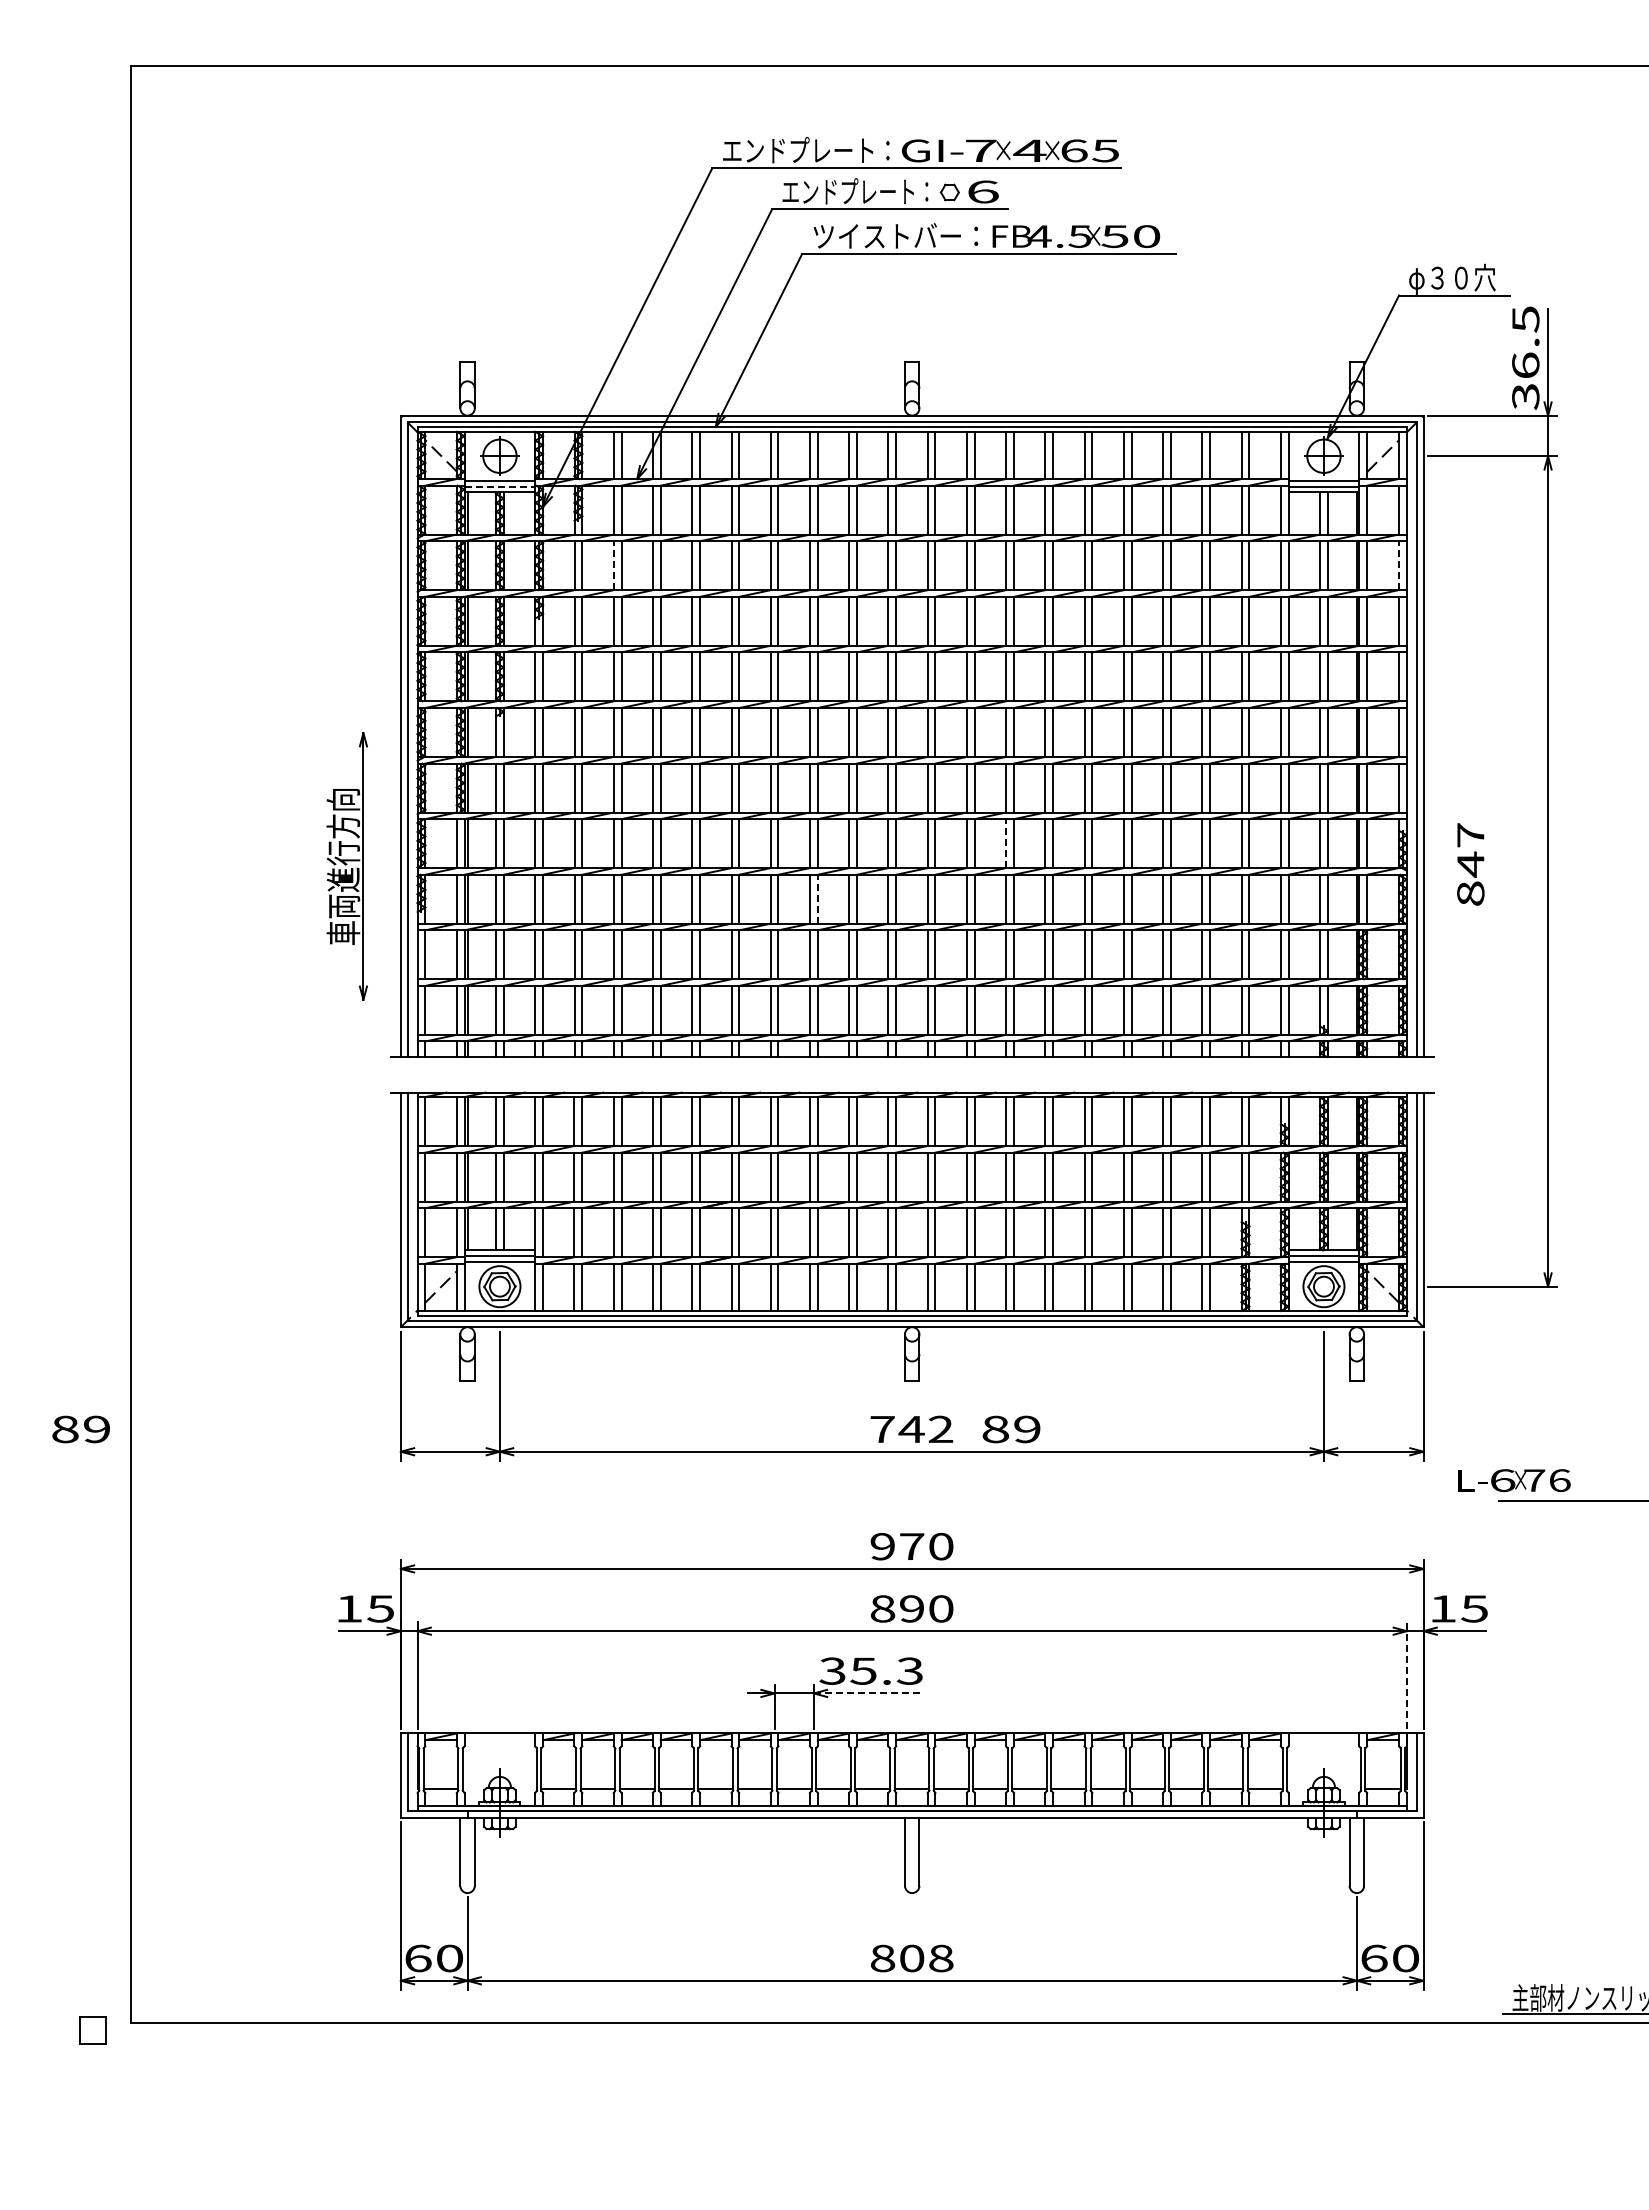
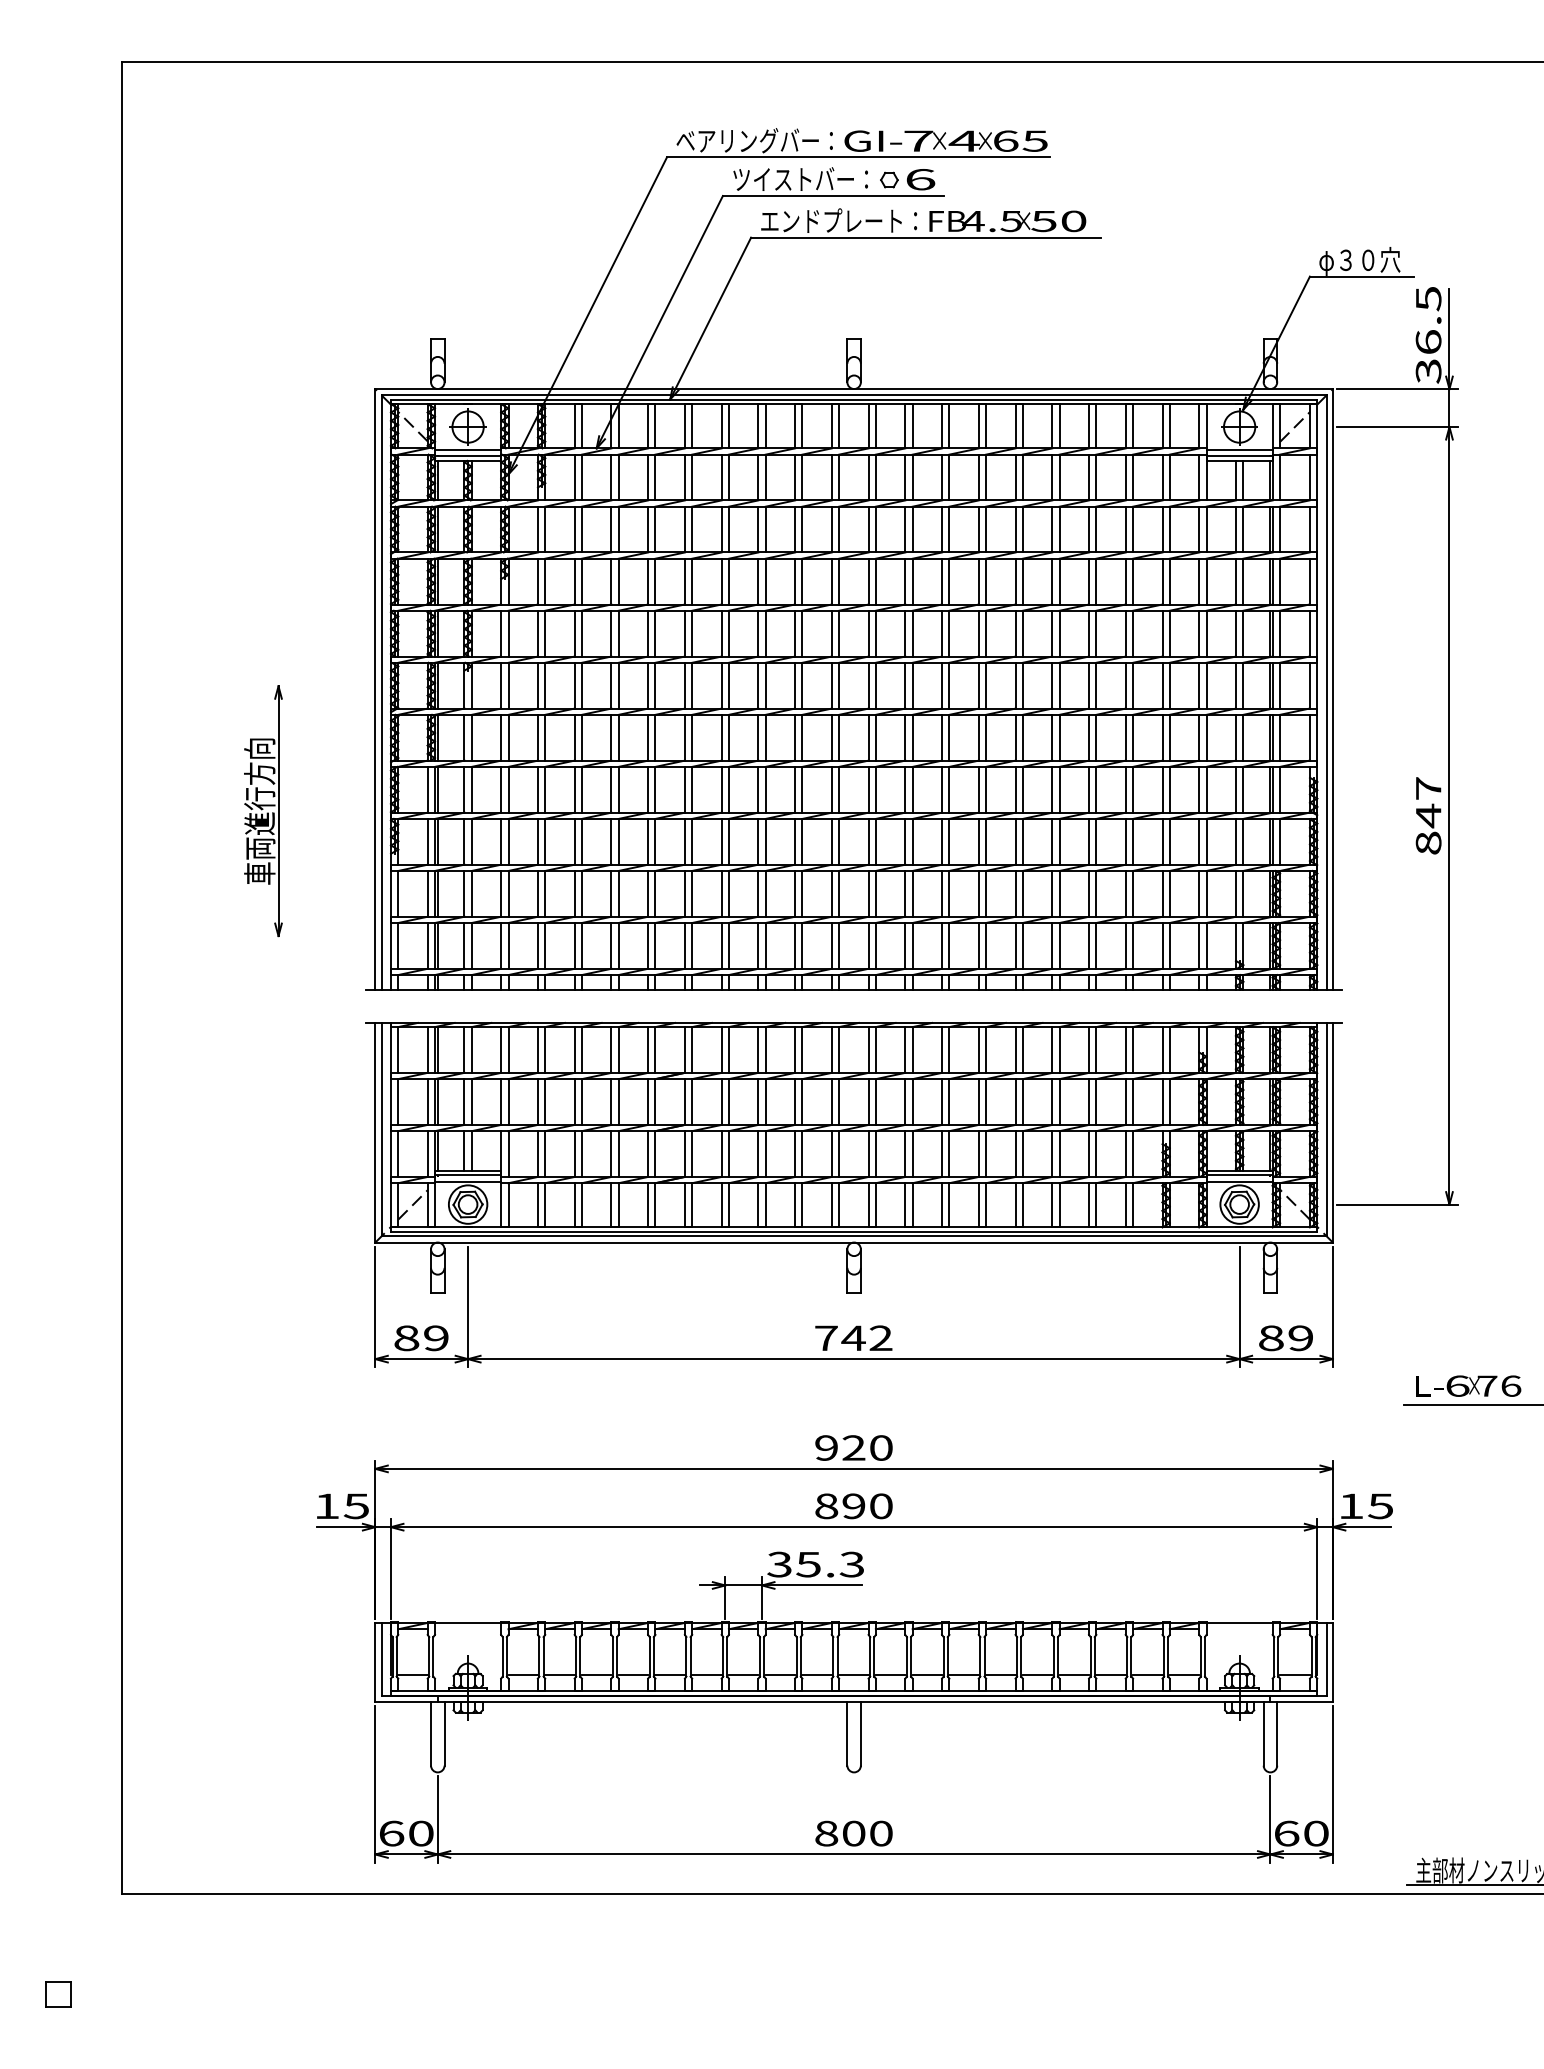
text: (798, 149) -> (747, 139), エンドプレート： -> ベアリングバー：
text: (855, 191) -> (801, 179), エンドプレート： -> ツイストバー：
text: (896, 235) -> (839, 220), ツイストバー： -> エンドプレート：
line: (500, 487) -> (468, 456), dashed -> solid
line: (613, 565) -> (574, 529), dashed -> solid
line: (1399, 565) -> (1310, 529), dashed -> solid
line: (1006, 843) -> (942, 789), dashed -> solid
text: (1470, 864) -> (1428, 815), moved
part: (346, 866) -> (262, 811), moved
line: (817, 898) -> (765, 841), dashed -> solid
text: (80, 1429) -> (420, 1338), moved
text: (1011, 1429) -> (1286, 1338), moved
text: (1514, 1480) -> (1468, 1386), moved
text: (912, 1546) -> (854, 1447), 970 -> 920
line: (1406, 1675) -> (1316, 1568), dashed -> solid
line: (867, 1693) -> (812, 1585), dashed -> solid
text: (941, 1958) -> (881, 1833), 808 -> 800
part: (92, 2030) -> (58, 1994), moved

